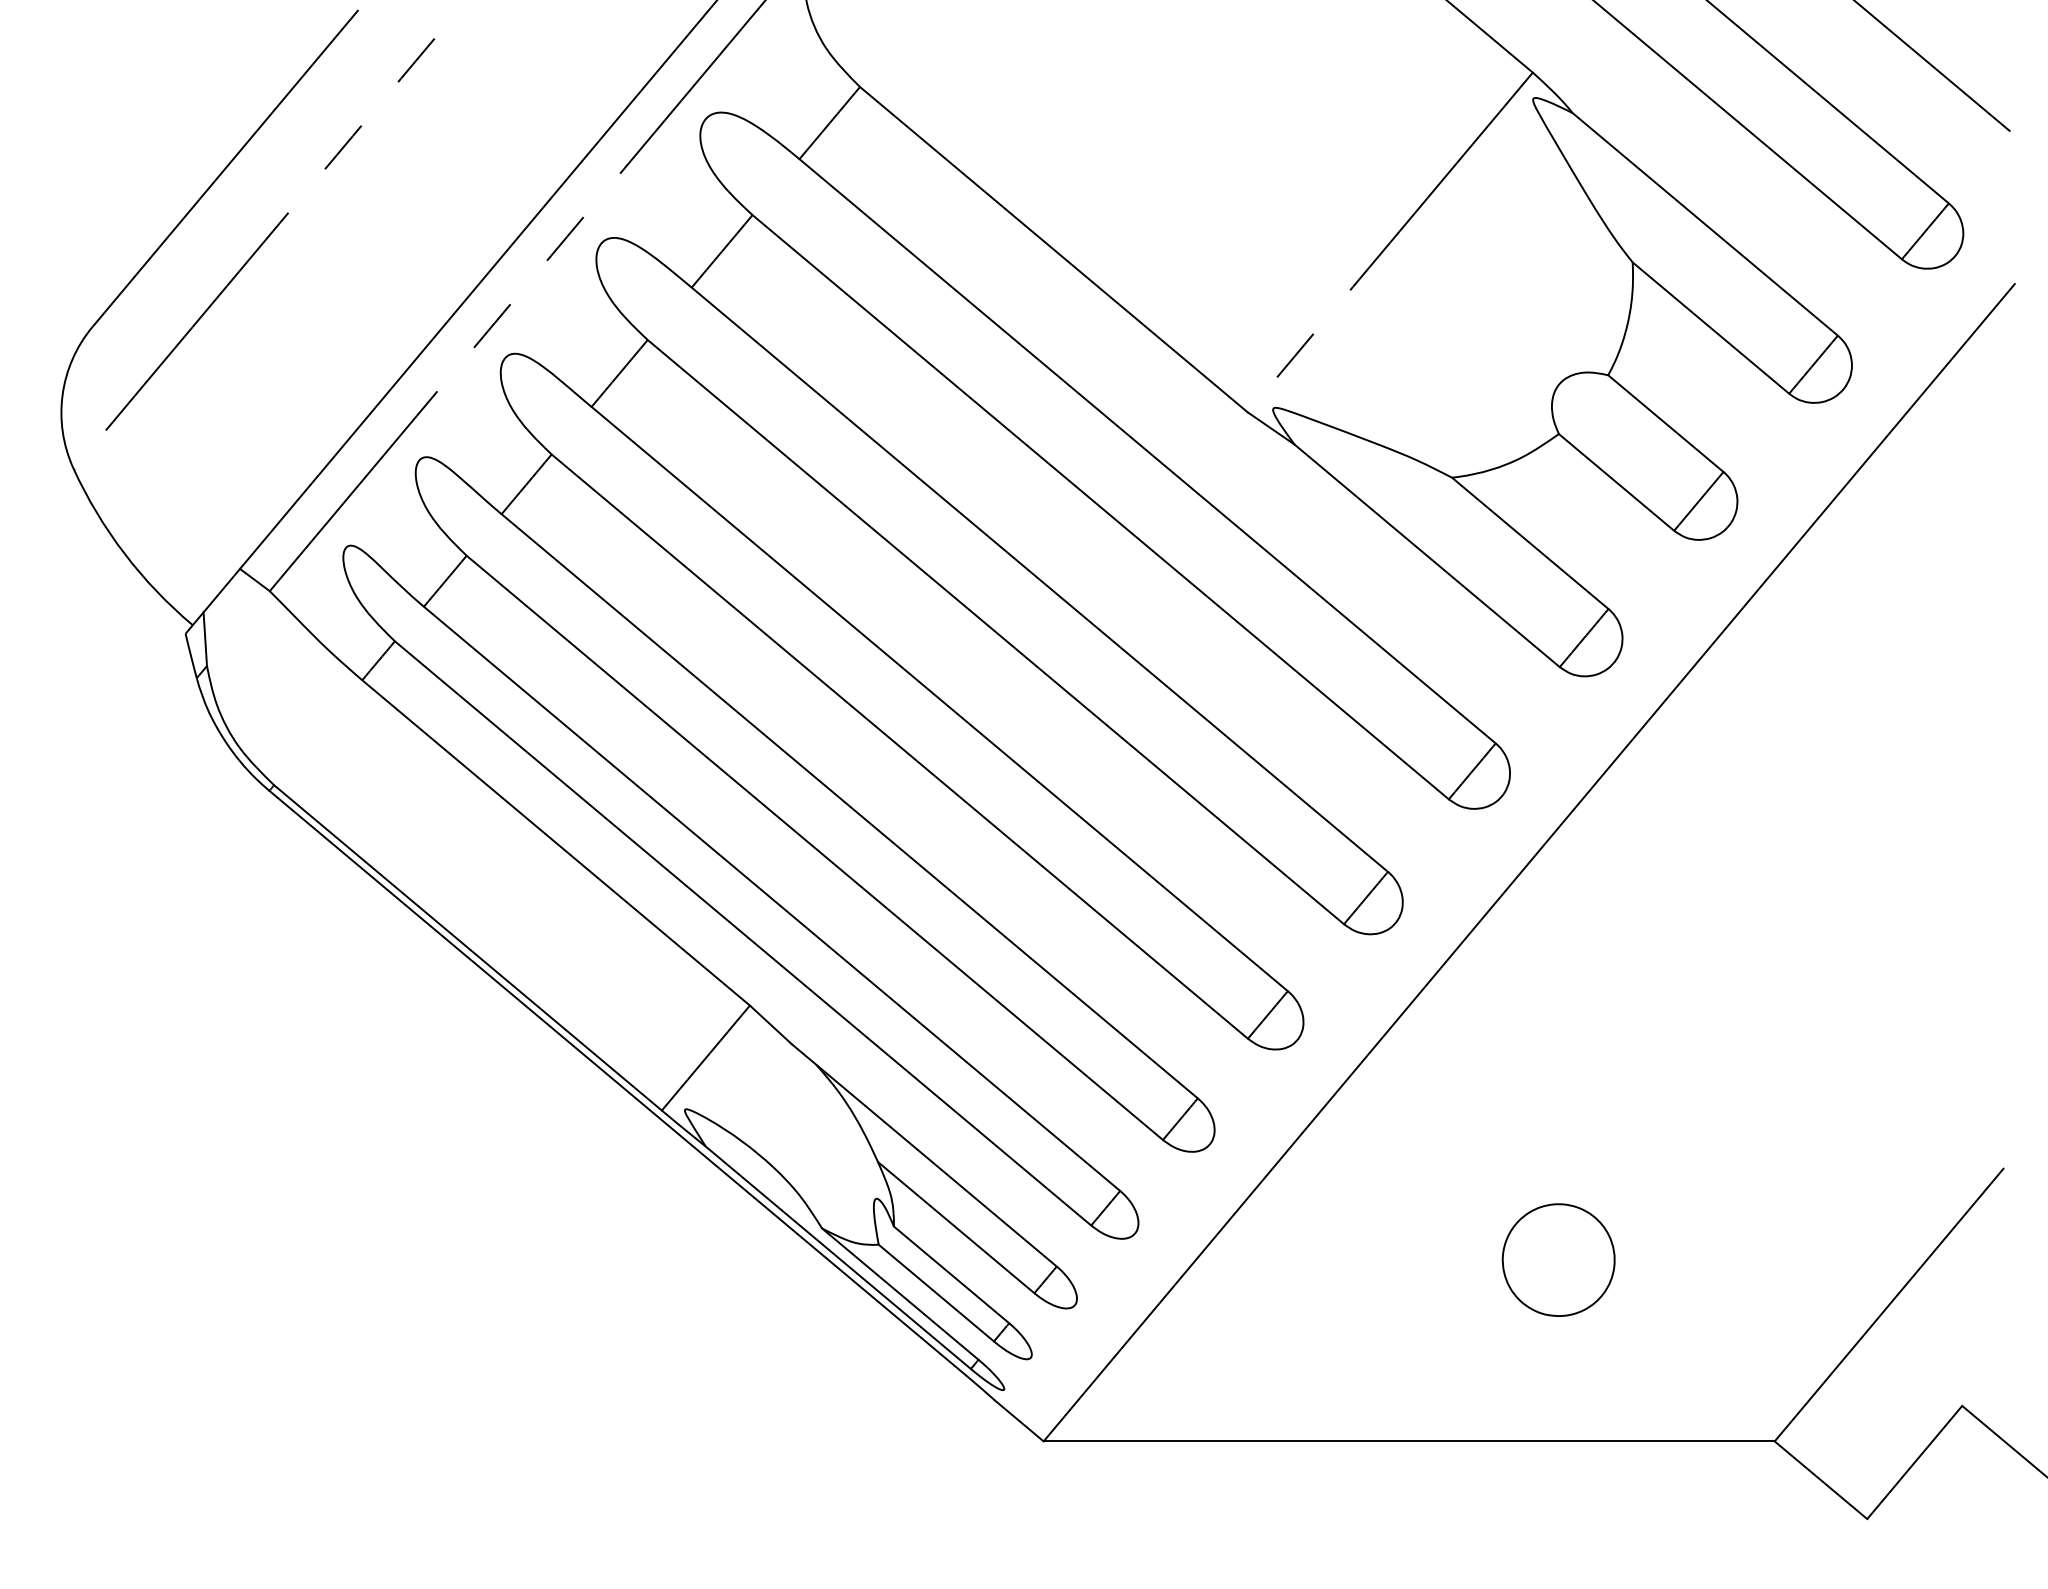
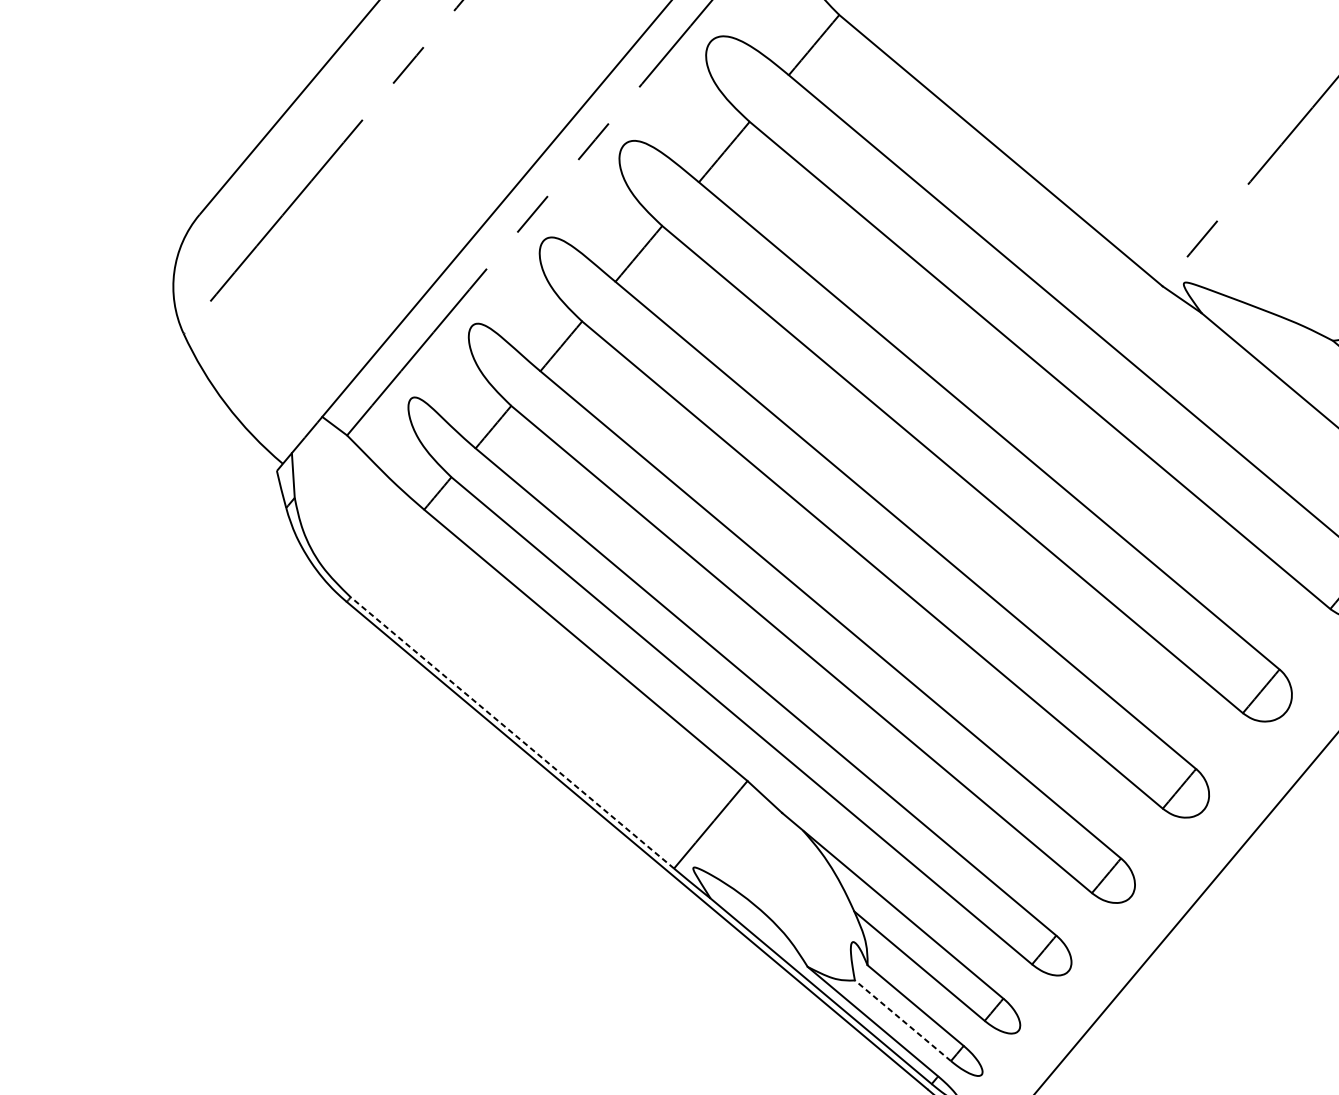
line: (467, 947) -> (511, 732), solid -> dashed
line: (935, 1292) -> (902, 1020), solid -> dashed

